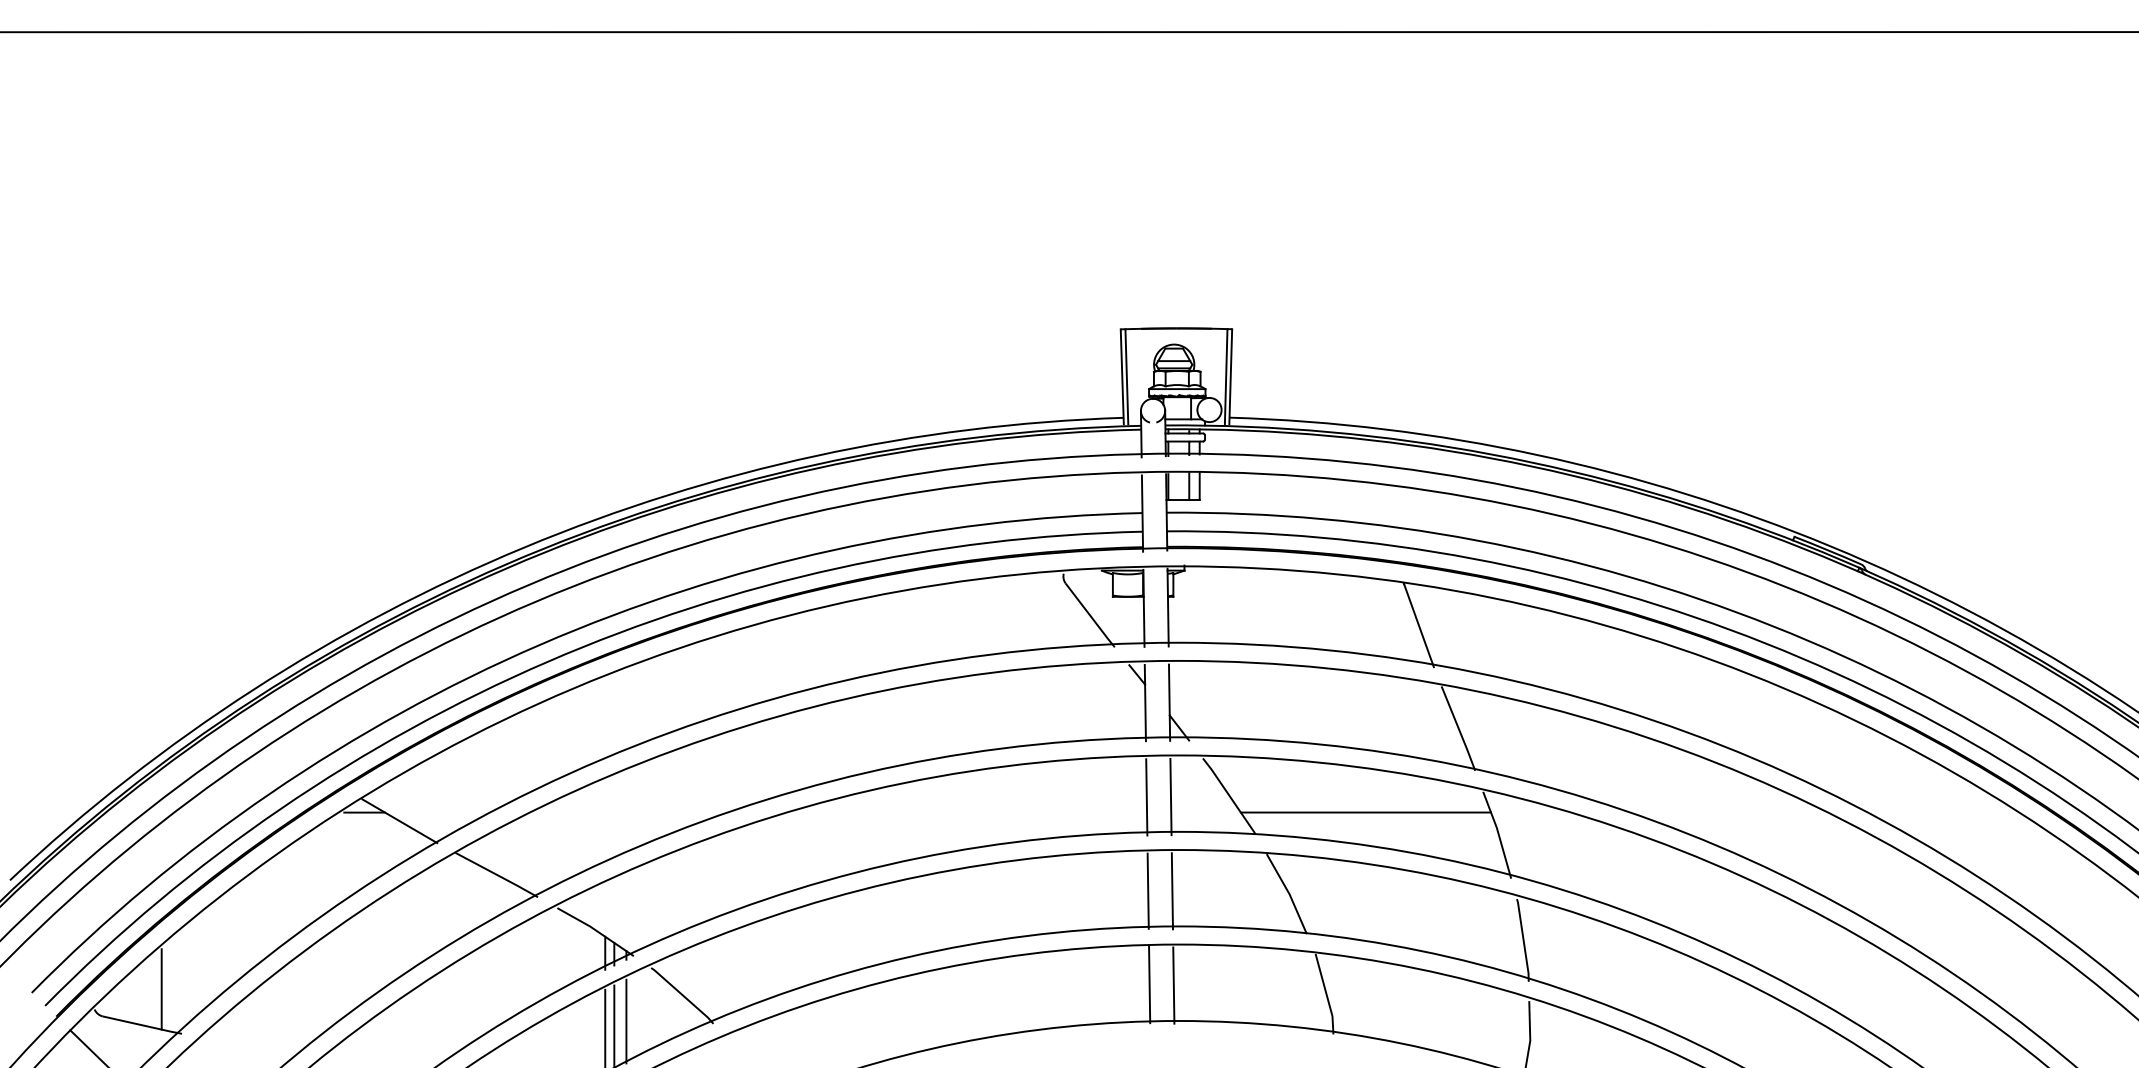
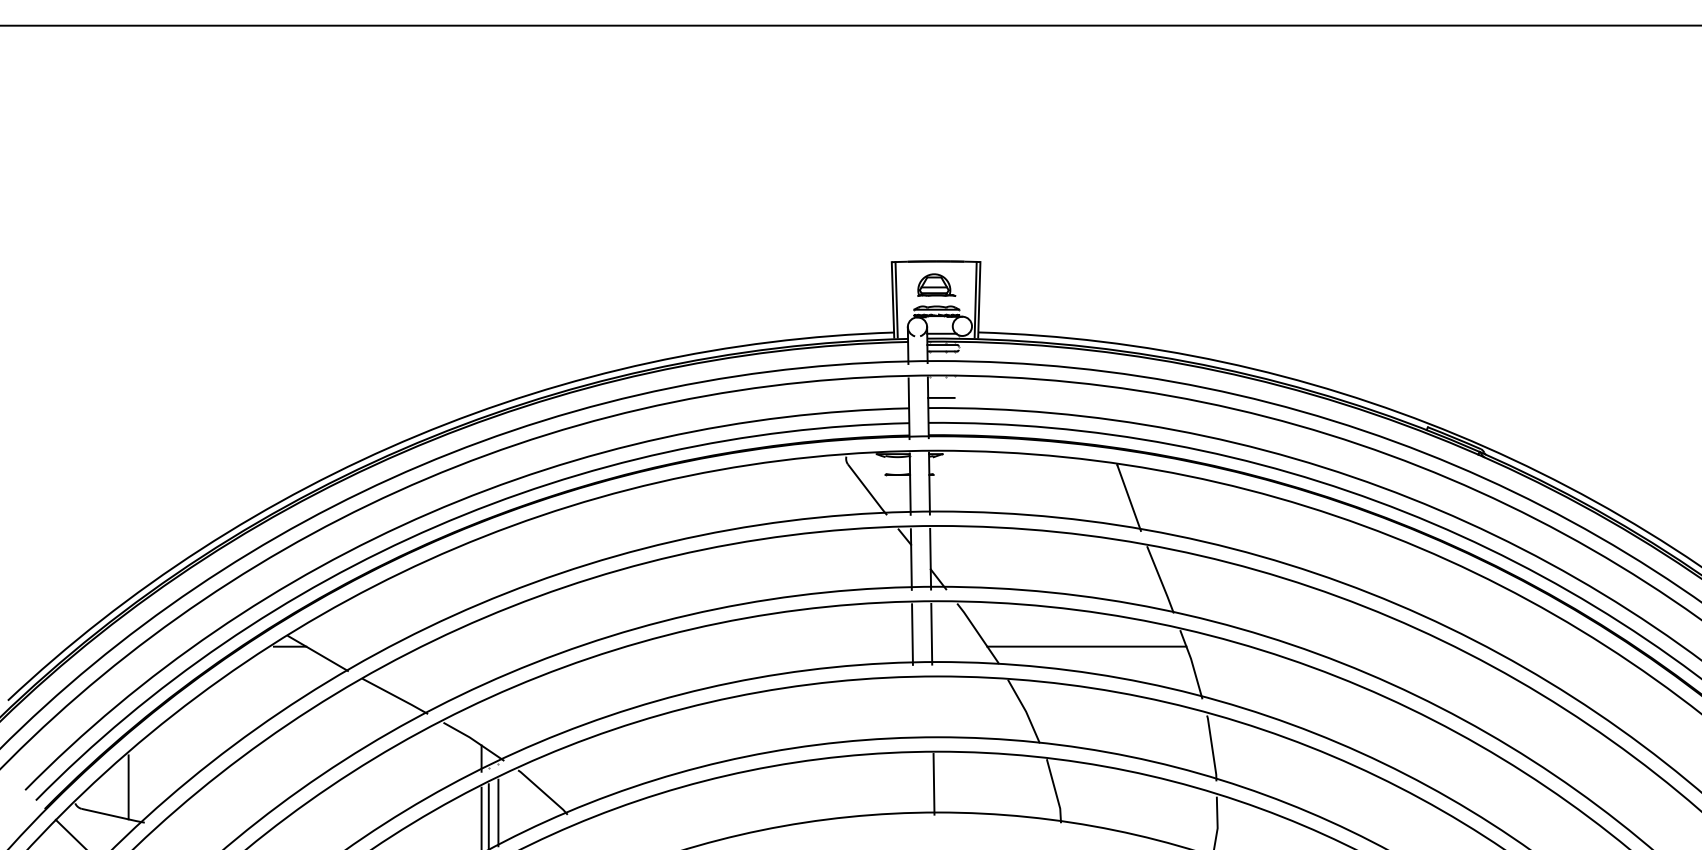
line: (1148, 891) -> (913, 709), removed
line: (1171, 891) -> (932, 709), removed
line: (1149, 984) -> (914, 783), removed

